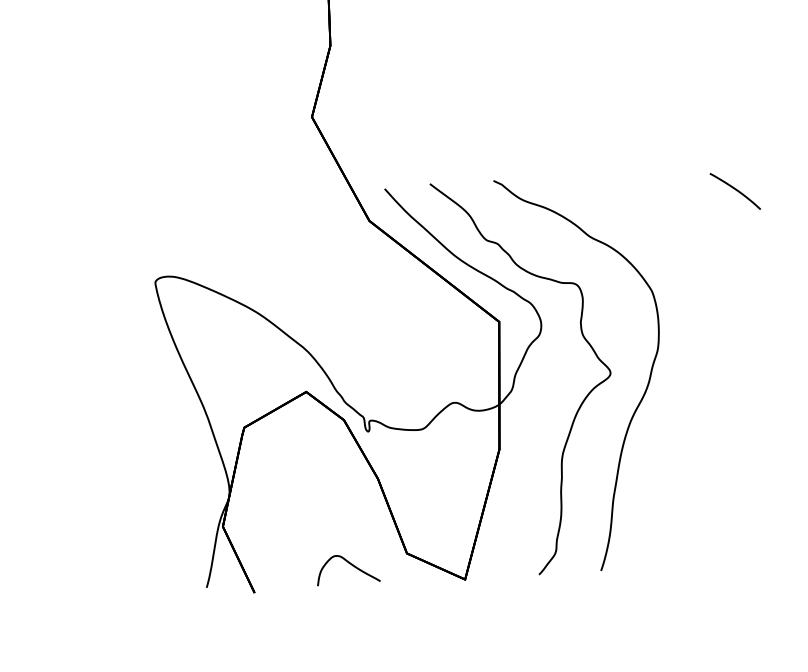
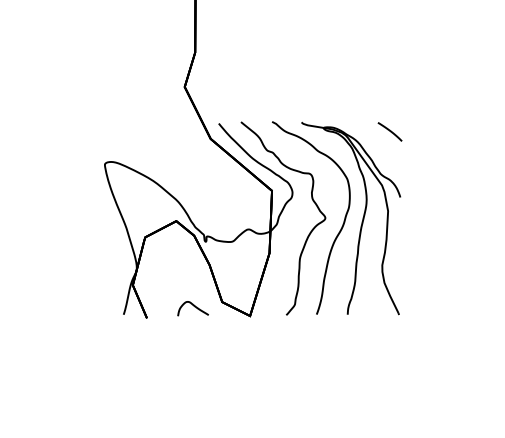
part: (684, 376) -> (361, 221), added

